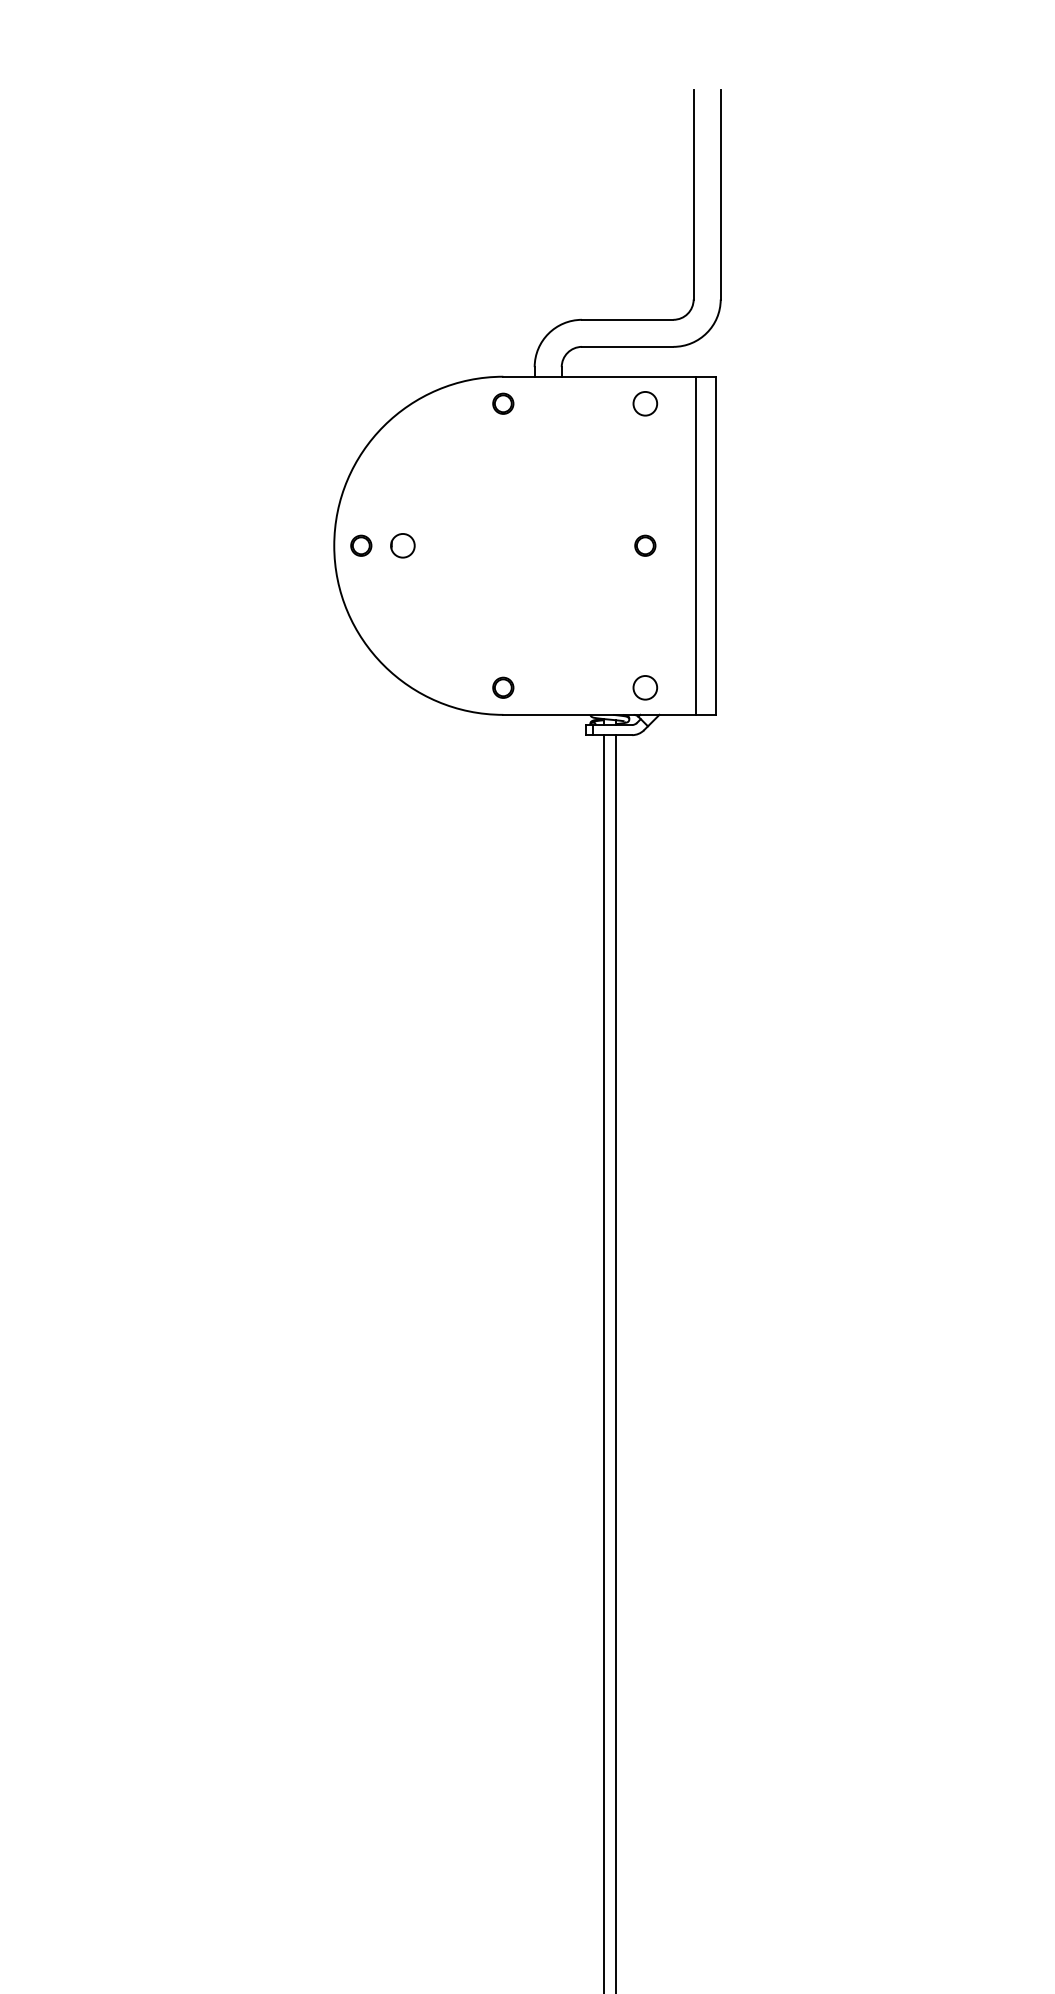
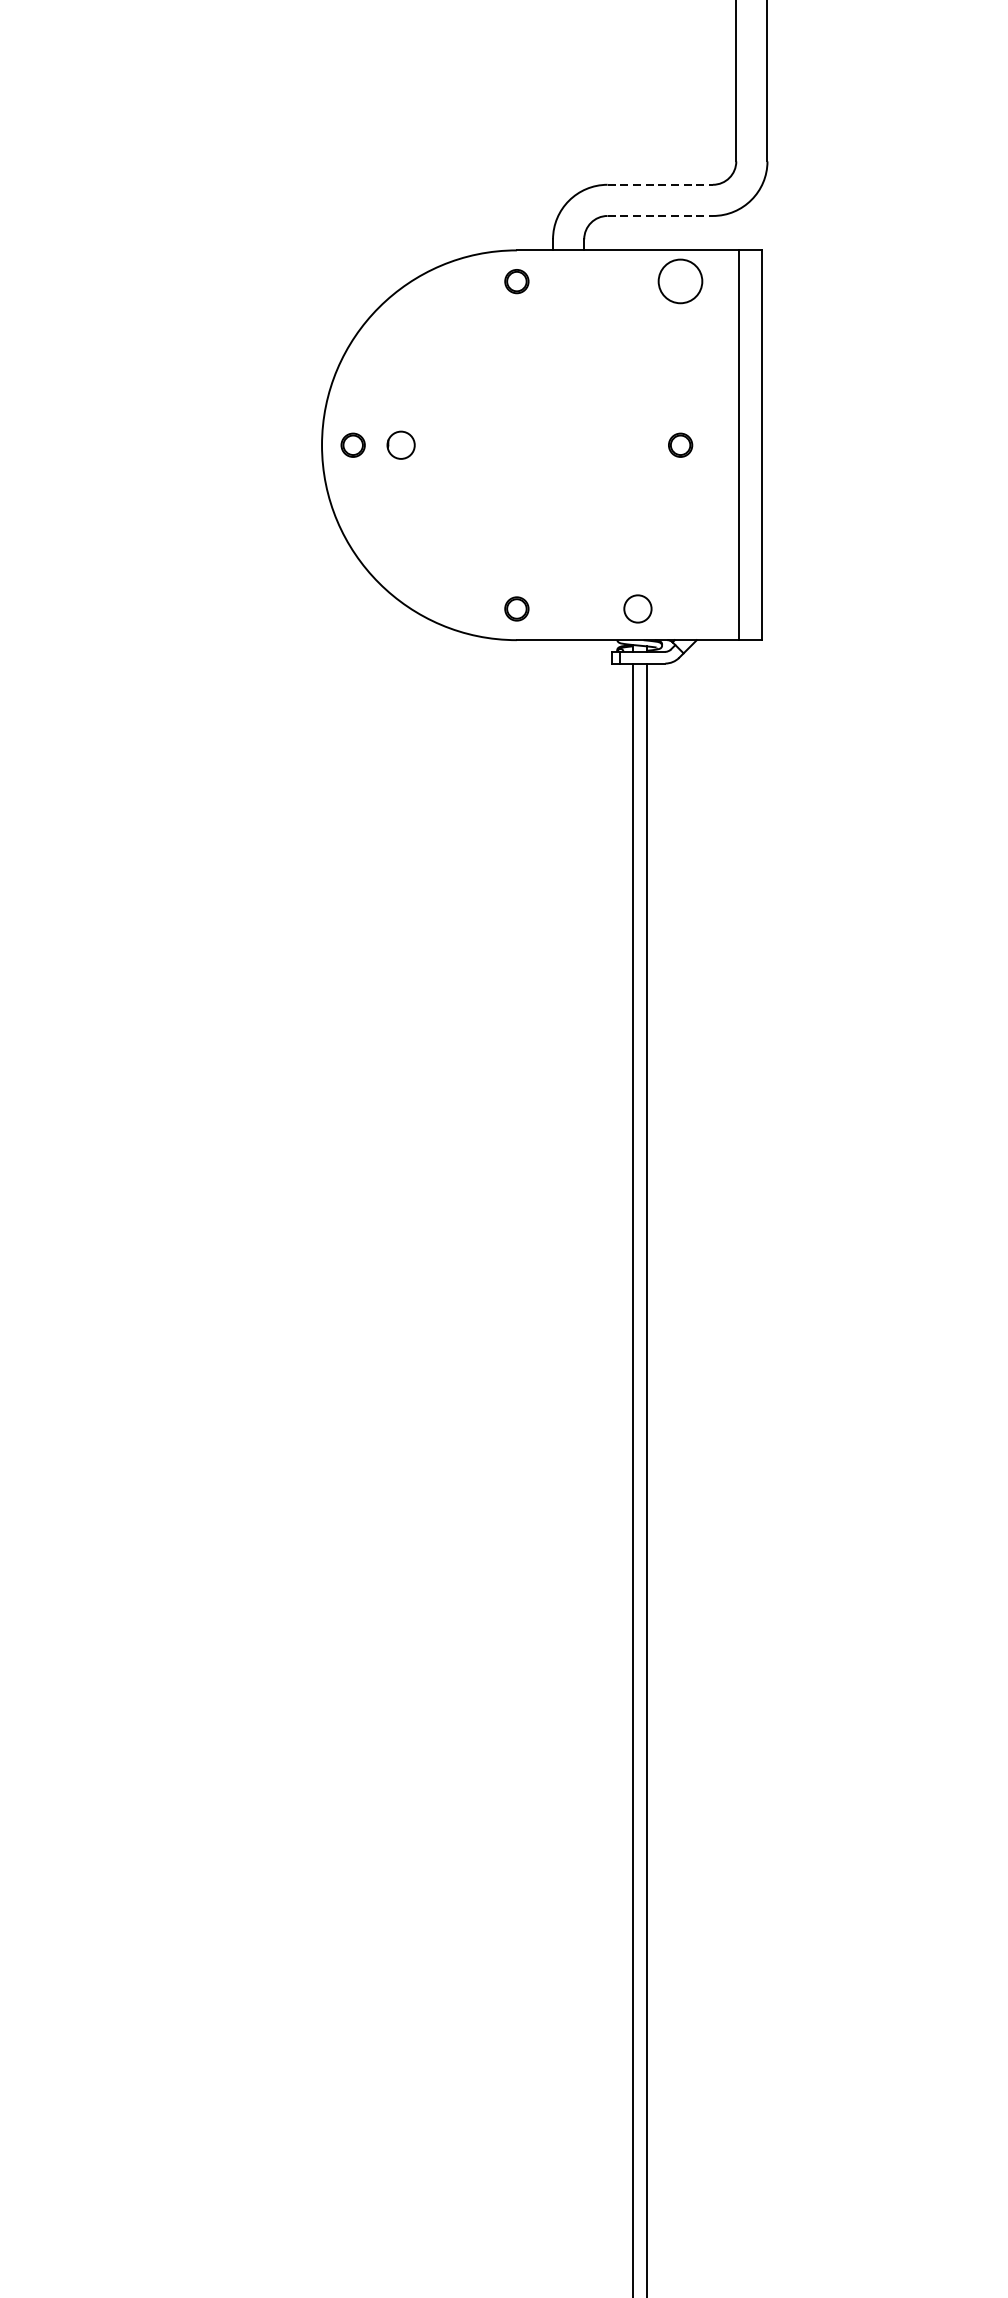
line: (627, 319) -> (660, 184), solid -> dashed
line: (627, 346) -> (660, 215), solid -> dashed
circle: (645, 403) -> (680, 281), size x1.6
circle: (645, 687) -> (638, 608), moved

